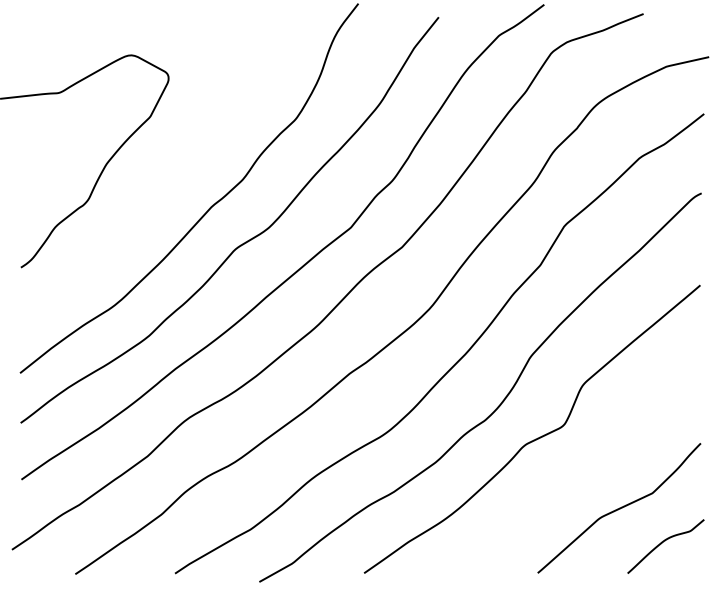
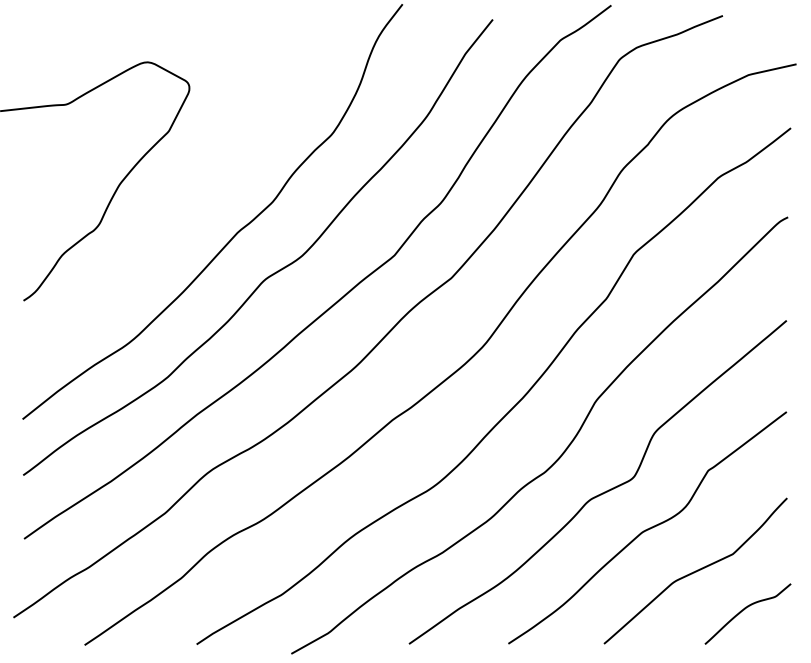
curve: (576, 470) -> (647, 528), added

